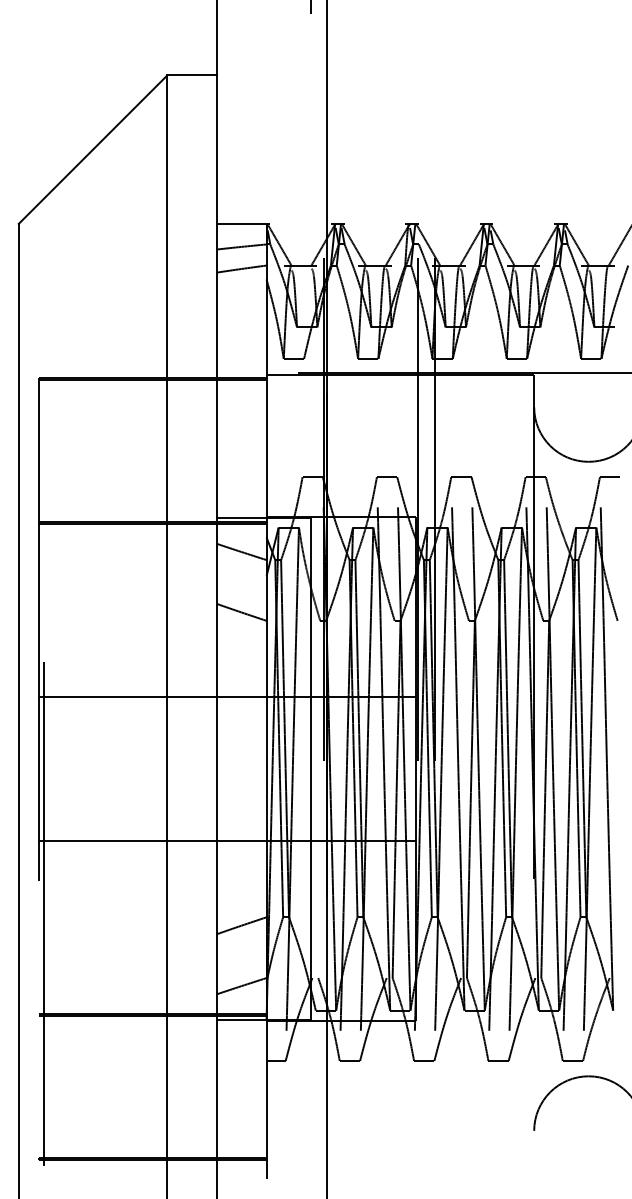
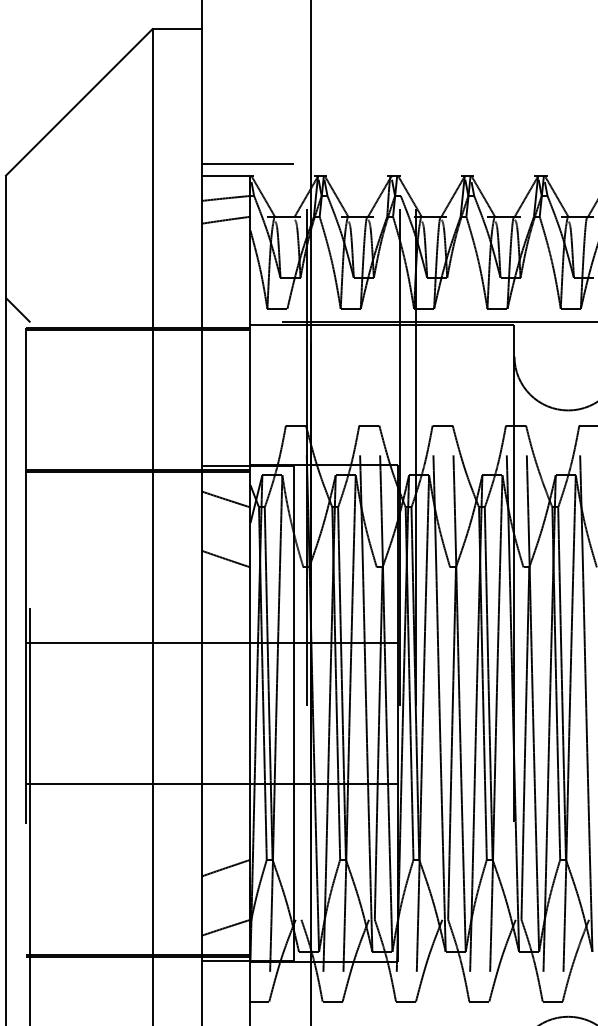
line: (264, 212) -> (248, 164), added
line: (30, 359) -> (17, 309), added

